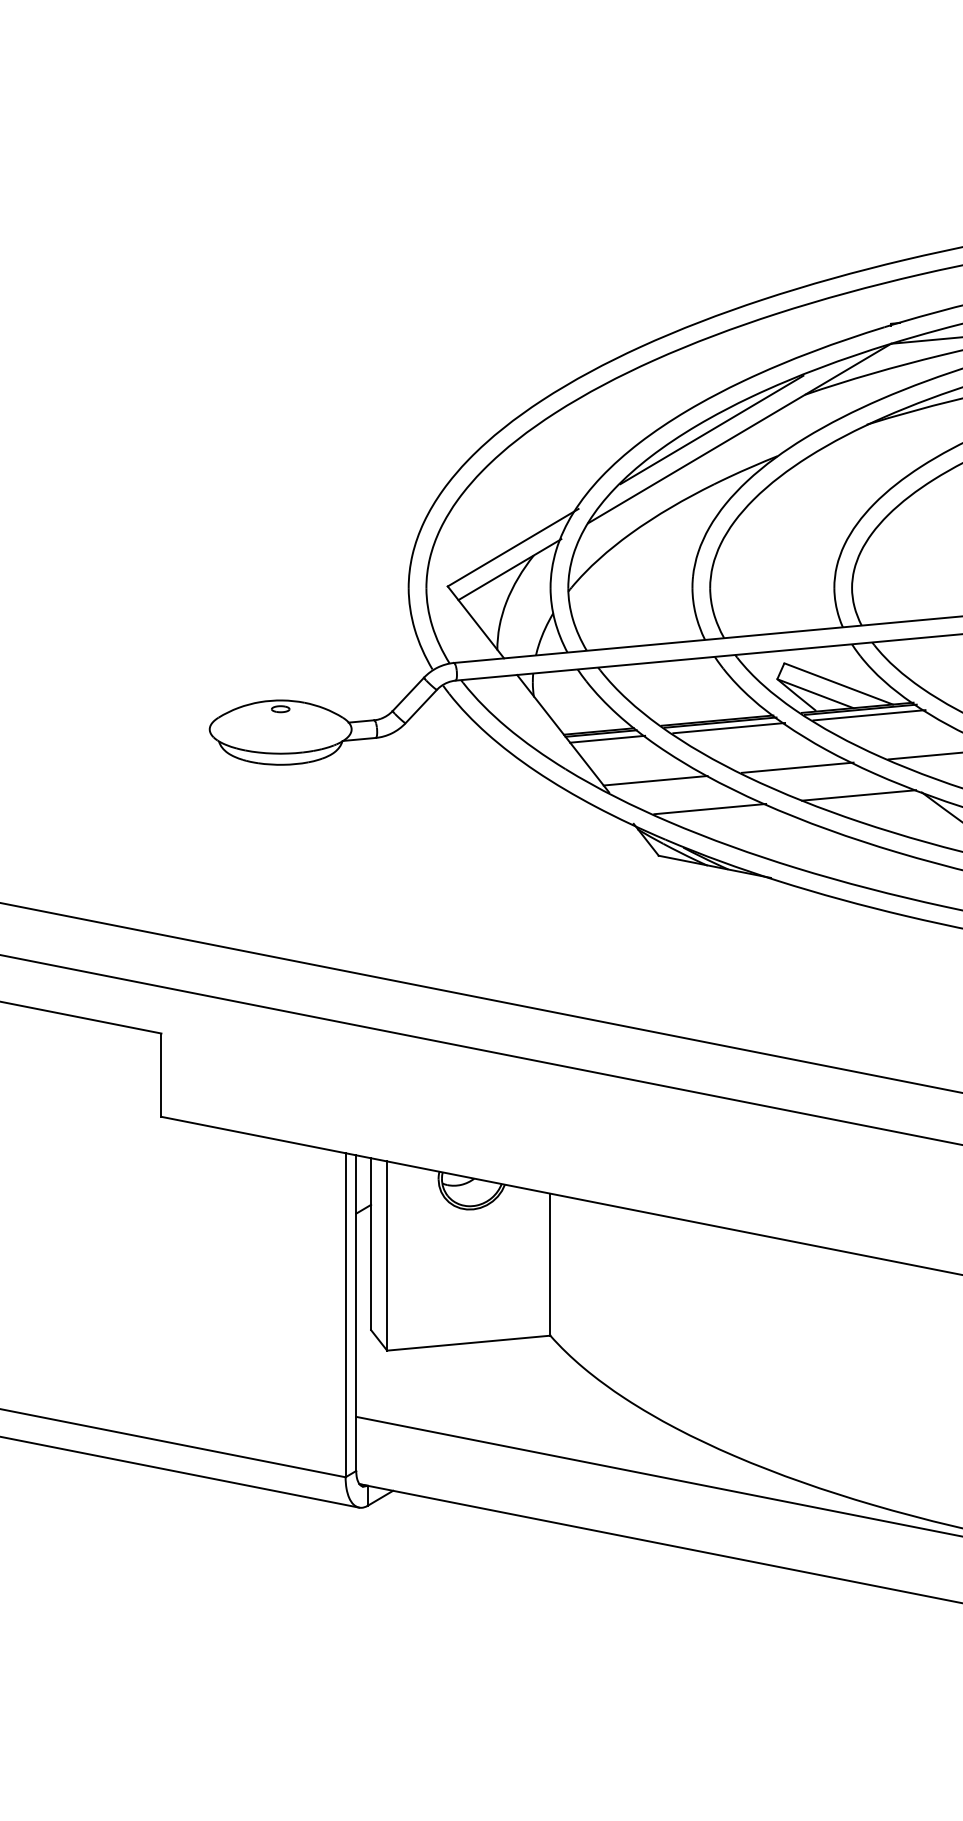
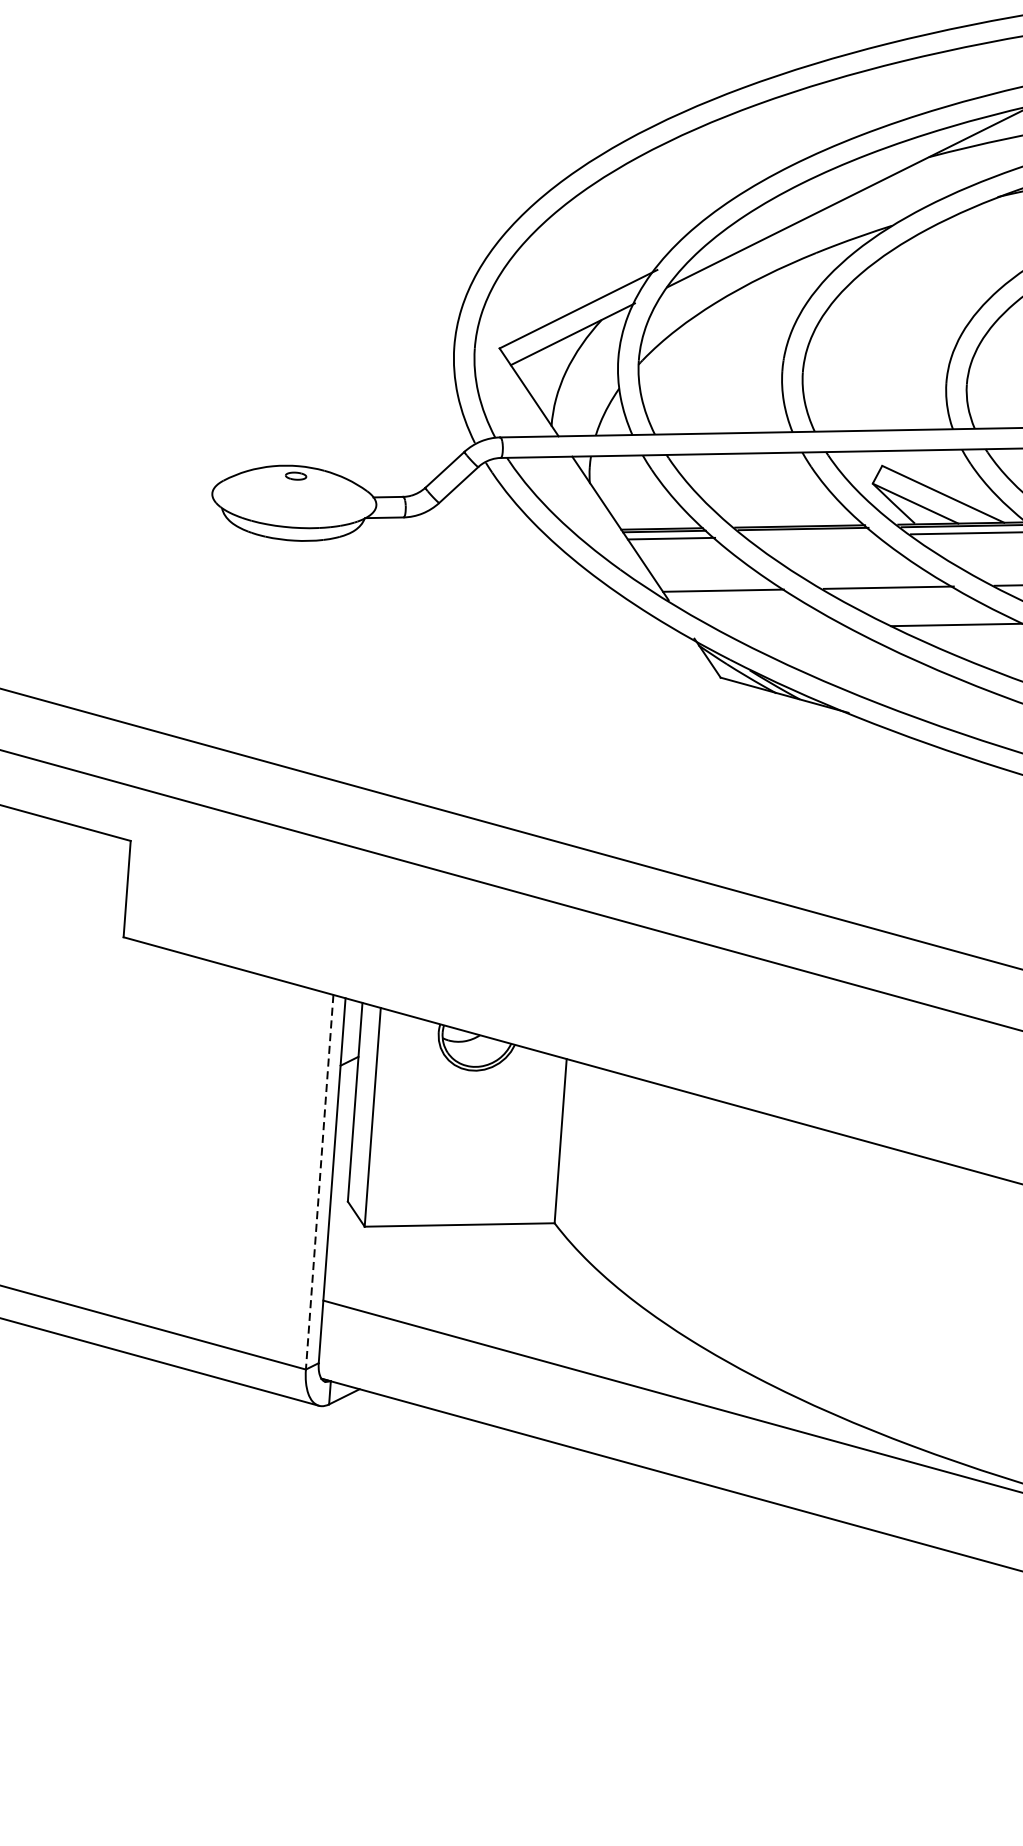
line: (711, 429) -> (817, 189), removed
line: (729, 728) -> (813, 536), removed
line: (710, 808) -> (784, 627), removed
line: (345, 1315) -> (319, 1182), solid -> dashed

